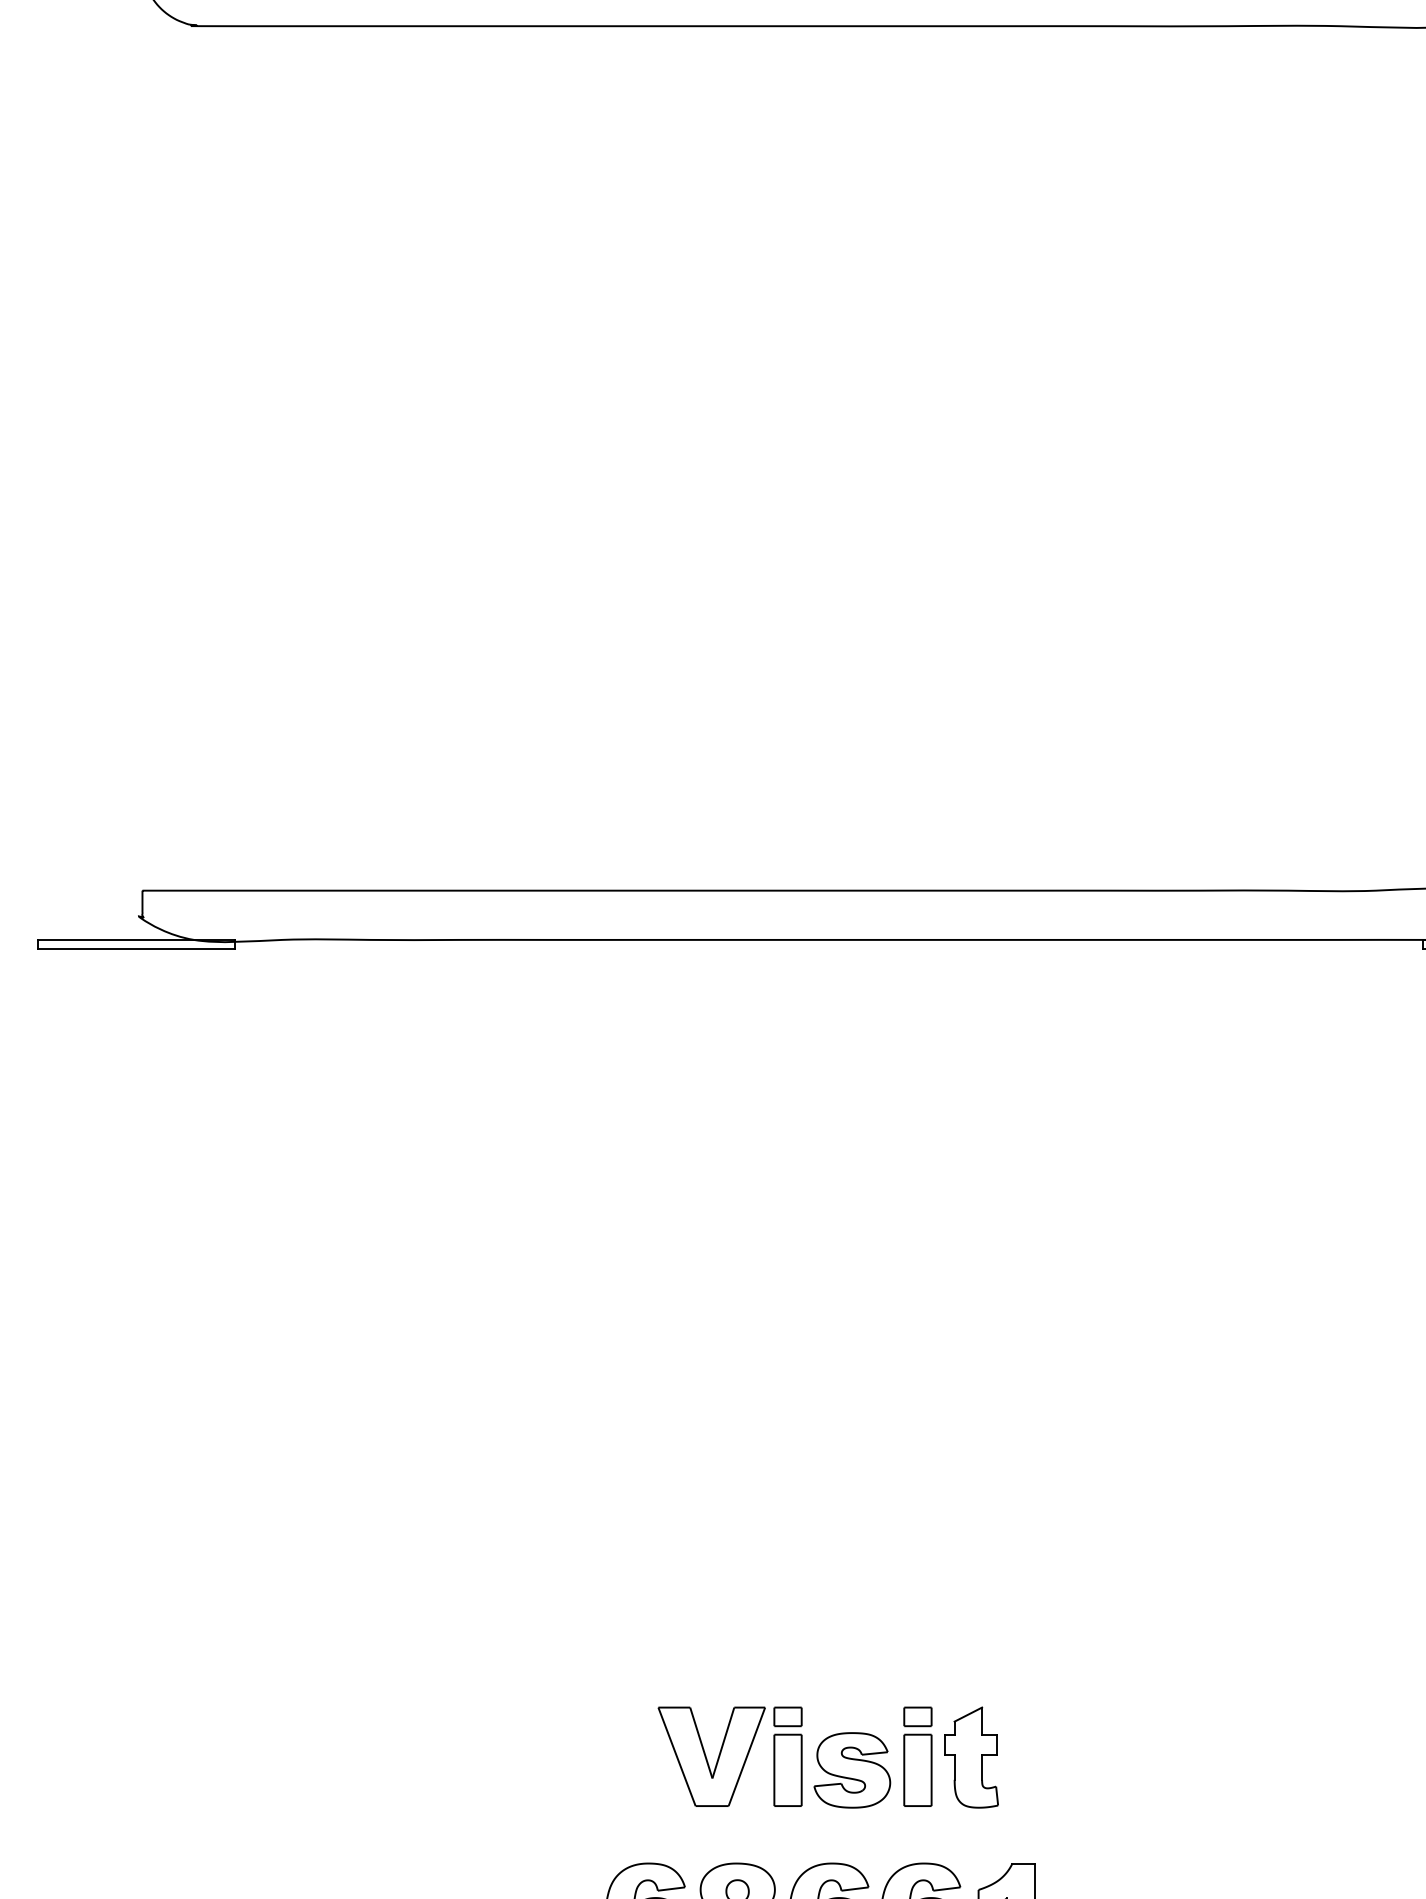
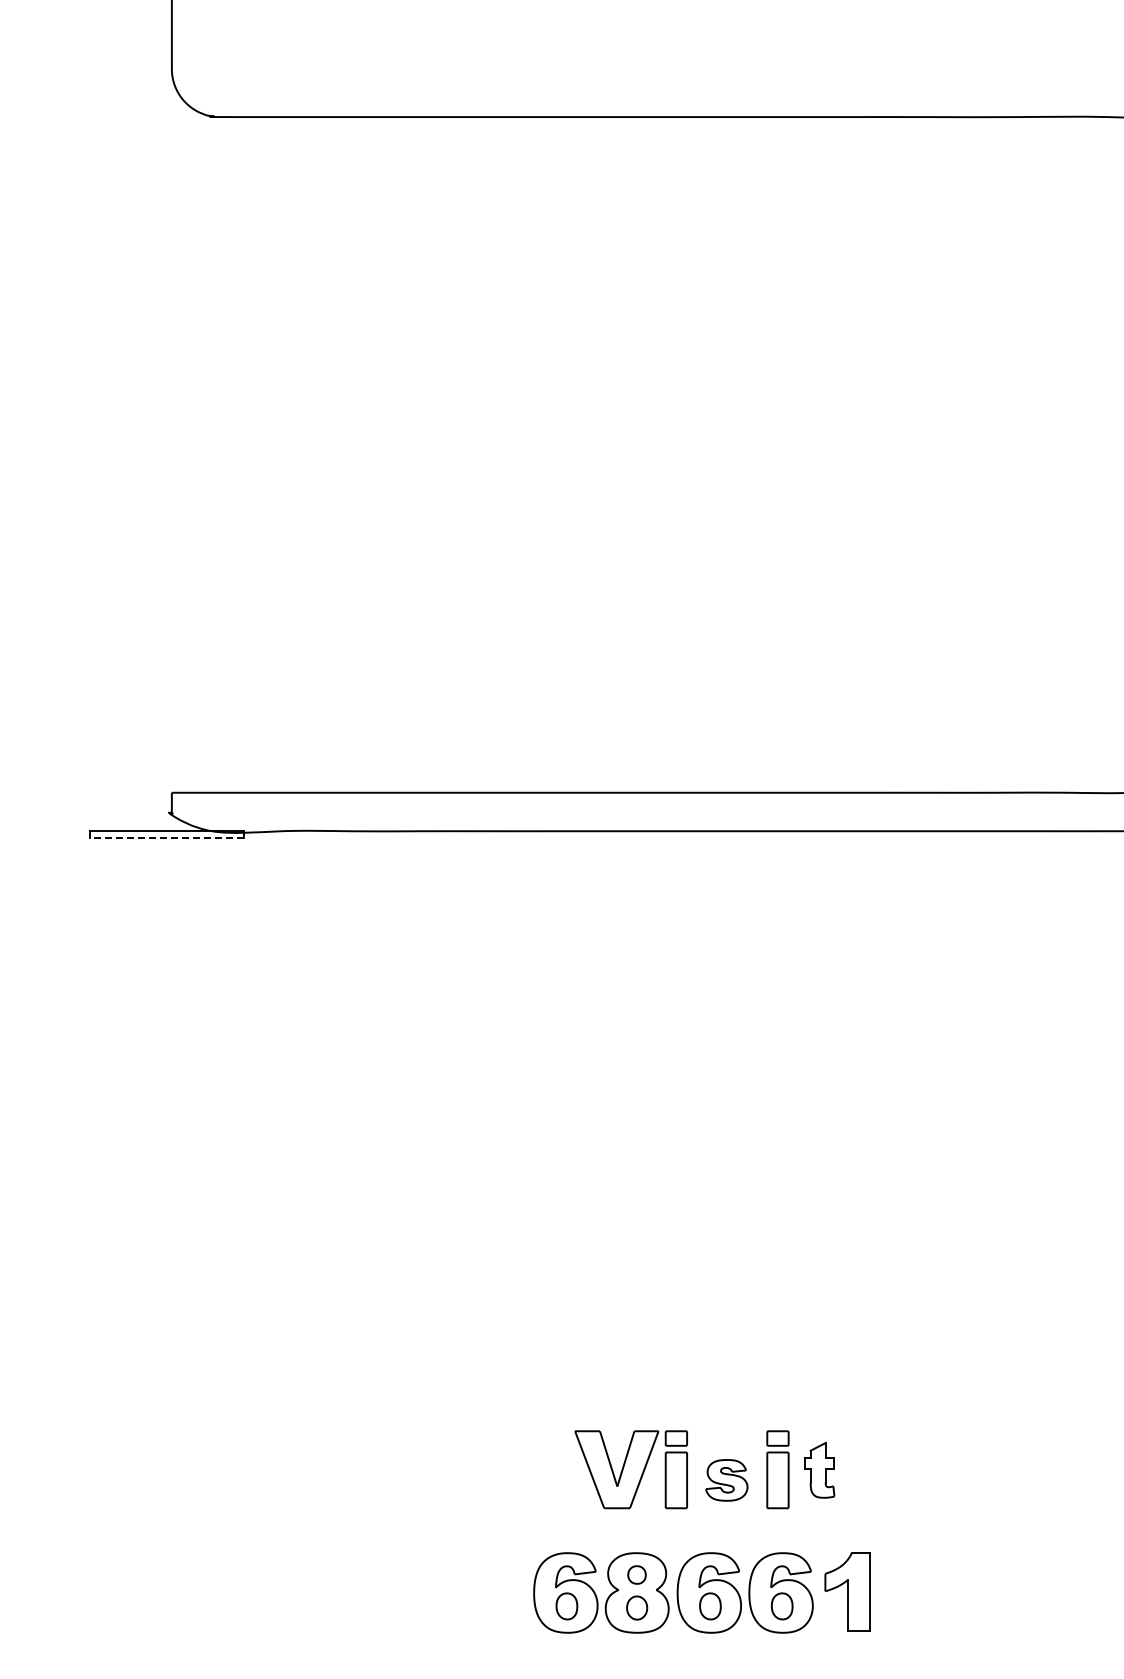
line: (135, 949) -> (166, 838), solid -> dashed
part: (971, 1757) -> (819, 1470), size x0.7
part: (852, 1770) -> (726, 1480), size x0.7

